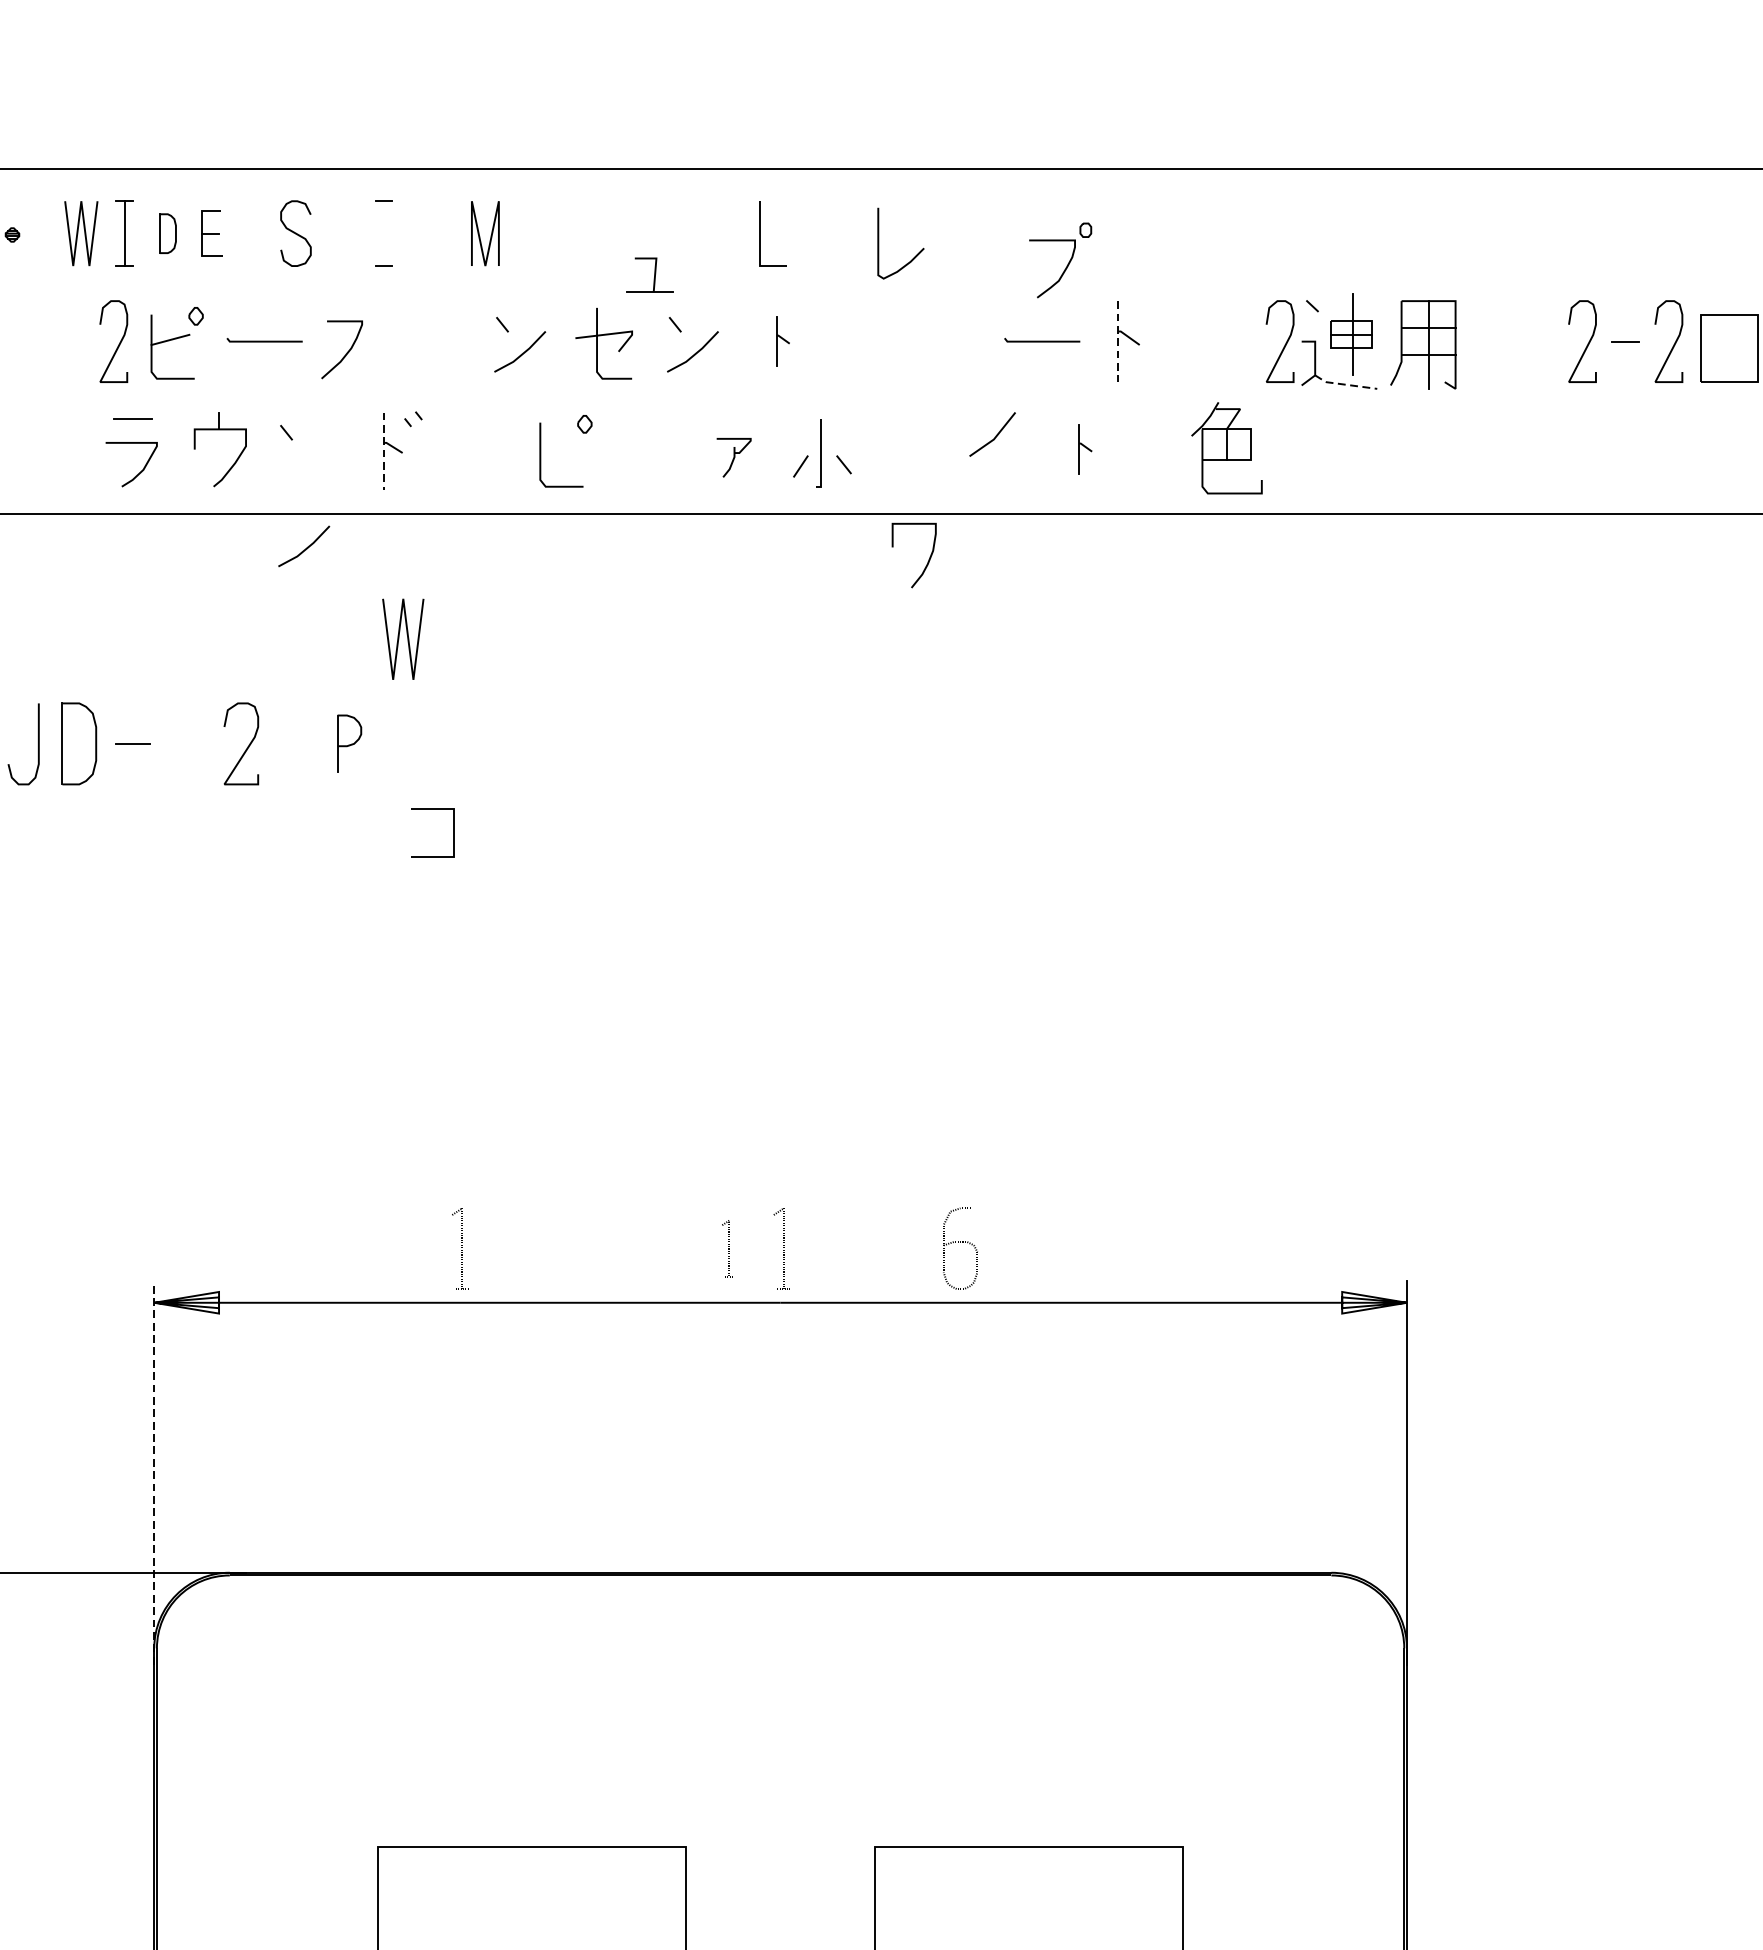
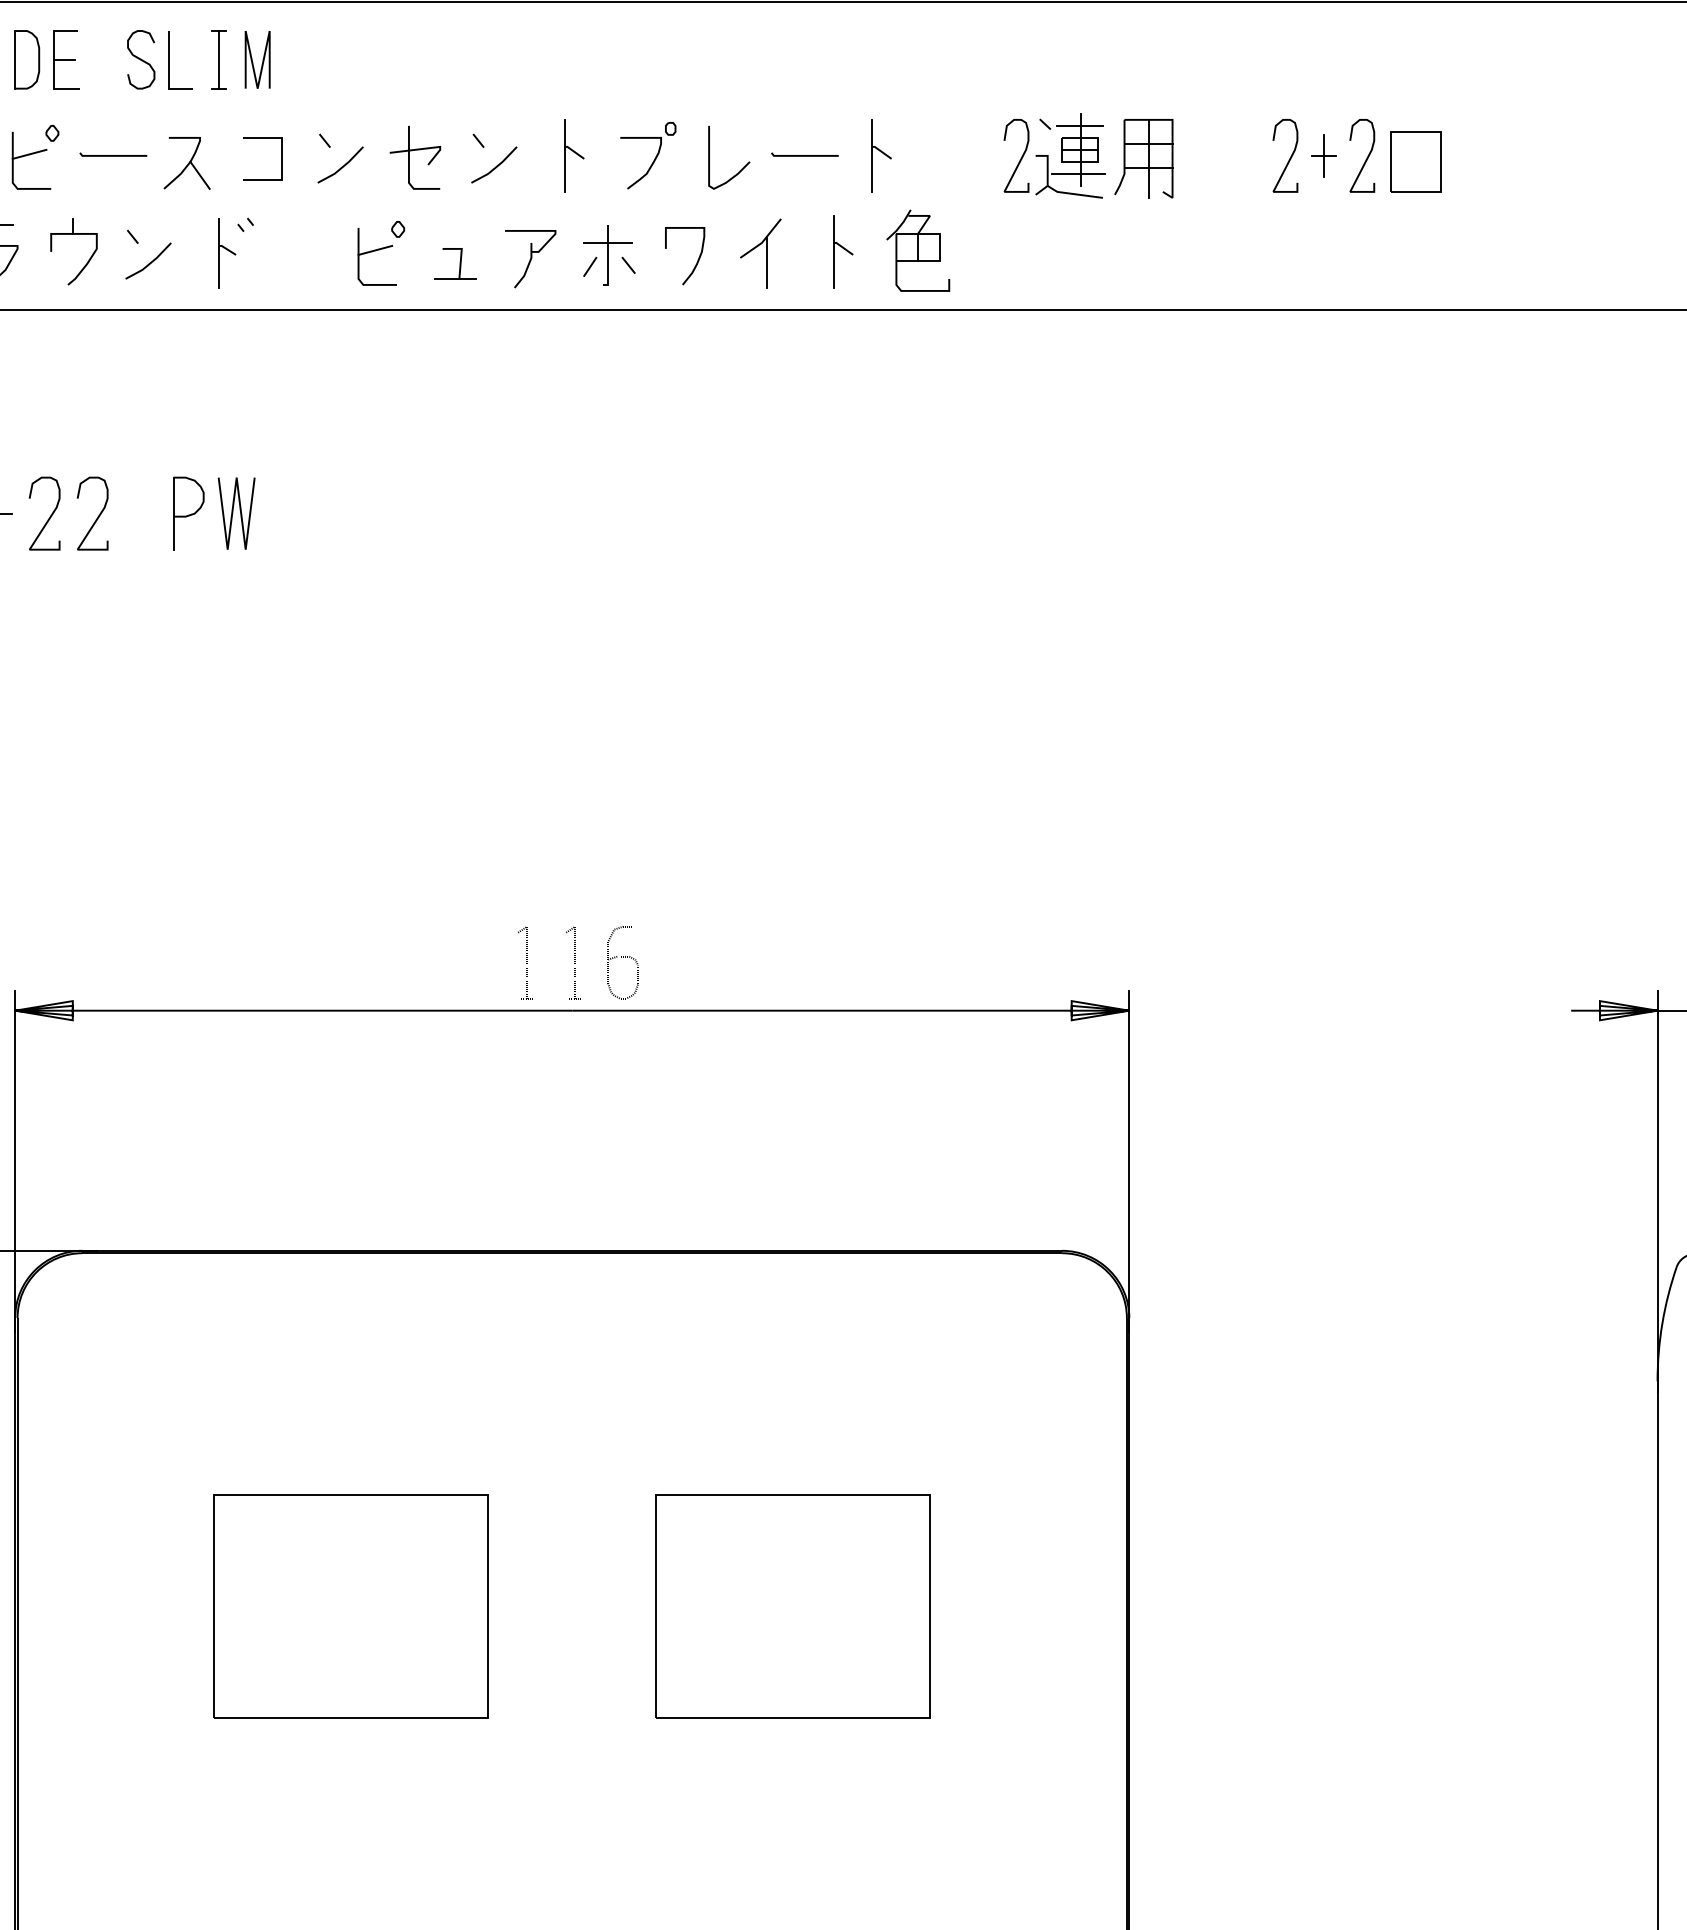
part: (168, 233) -> (27, 59), size x1.67
part: (211, 233) -> (66, 59), size x1.43
line: (383, 233) -> (219, 59), added
line: (479, 233) -> (252, 59), moved
line: (760, 234) -> (169, 60), moved
curve: (914, 255) -> (741, 168), moved
part: (1067, 263) -> (654, 158), moved
part: (649, 274) -> (455, 263), moved
line: (1350, 307) -> (1079, 125), added
part: (783, 341) -> (574, 155), size x1.67
line: (1625, 341) -> (1323, 155), added
line: (1118, 342) -> (872, 156), dashed -> solid
line: (1349, 361) -> (1078, 173), added
line: (361, 362) -> (199, 174), added
line: (1344, 385) -> (1073, 194), dashed -> solid
line: (821, 439) -> (608, 242), added
line: (559, 446) -> (375, 249), added
part: (1227, 448) -> (918, 250), moved
part: (1085, 449) -> (843, 251), size x1.67
line: (383, 451) -> (219, 253), dashed -> solid
part: (733, 458) -> (530, 259), size x1.67
line: (999, 460) -> (766, 261), added
line: (305, 548) -> (149, 262), moved
curve: (928, 559) -> (697, 259), moved
line: (399, 639) -> (233, 513), moved
part: (349, 743) -> (188, 513), size x1.43
curve: (192, 747) -> (49, 516), added
line: (453, 832) -> (281, 158), moved
curve: (958, 1242) -> (621, 957), moved
part: (460, 1248) -> (287, 962), removed
part: (728, 1248) -> (525, 962), size x1.43
line: (154, 1472) -> (15, 1161), dashed -> solid

